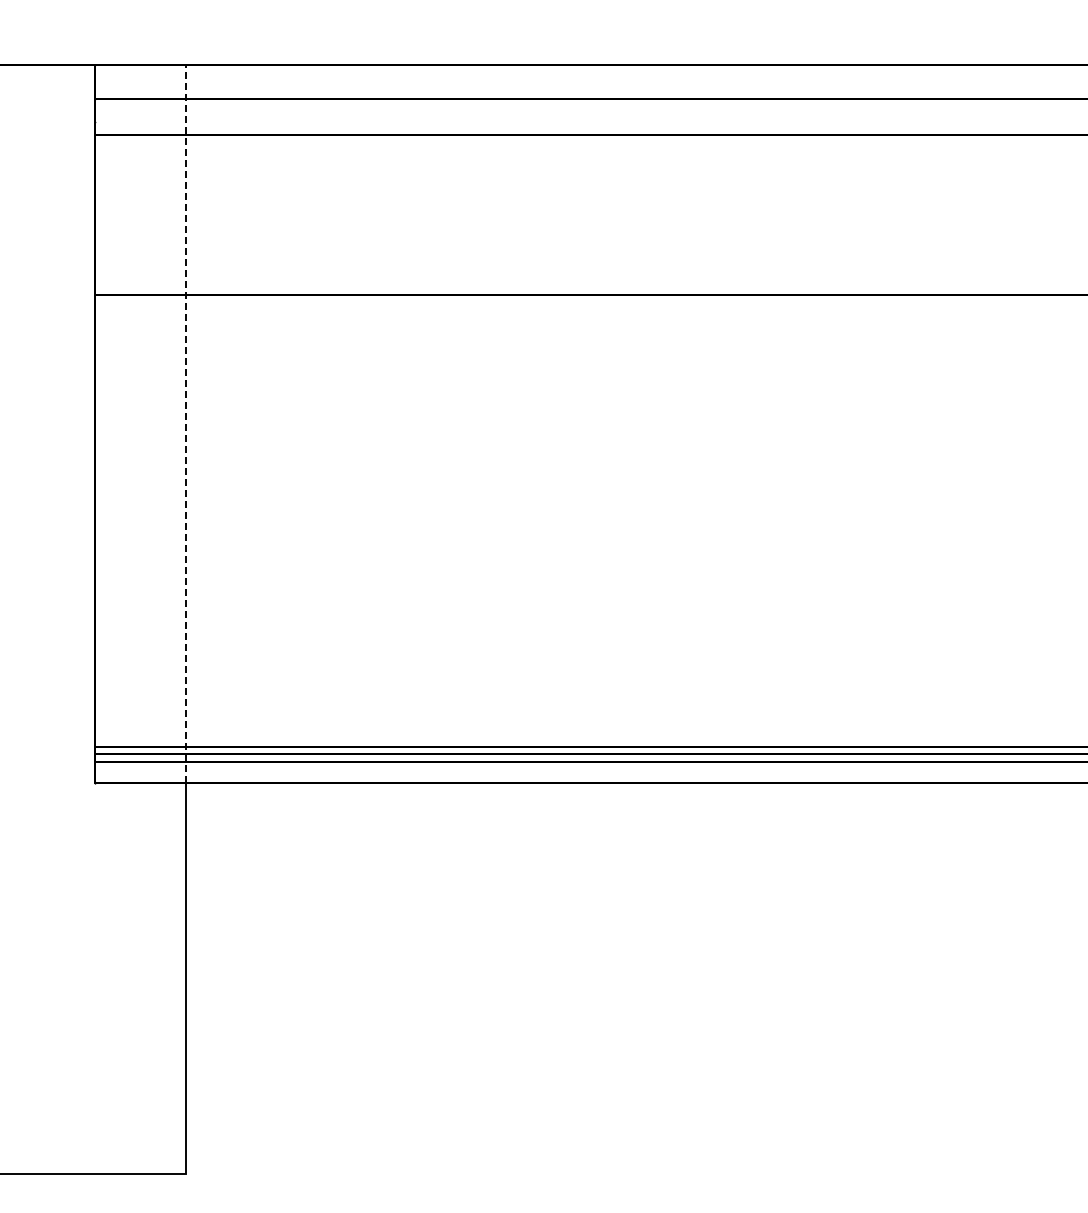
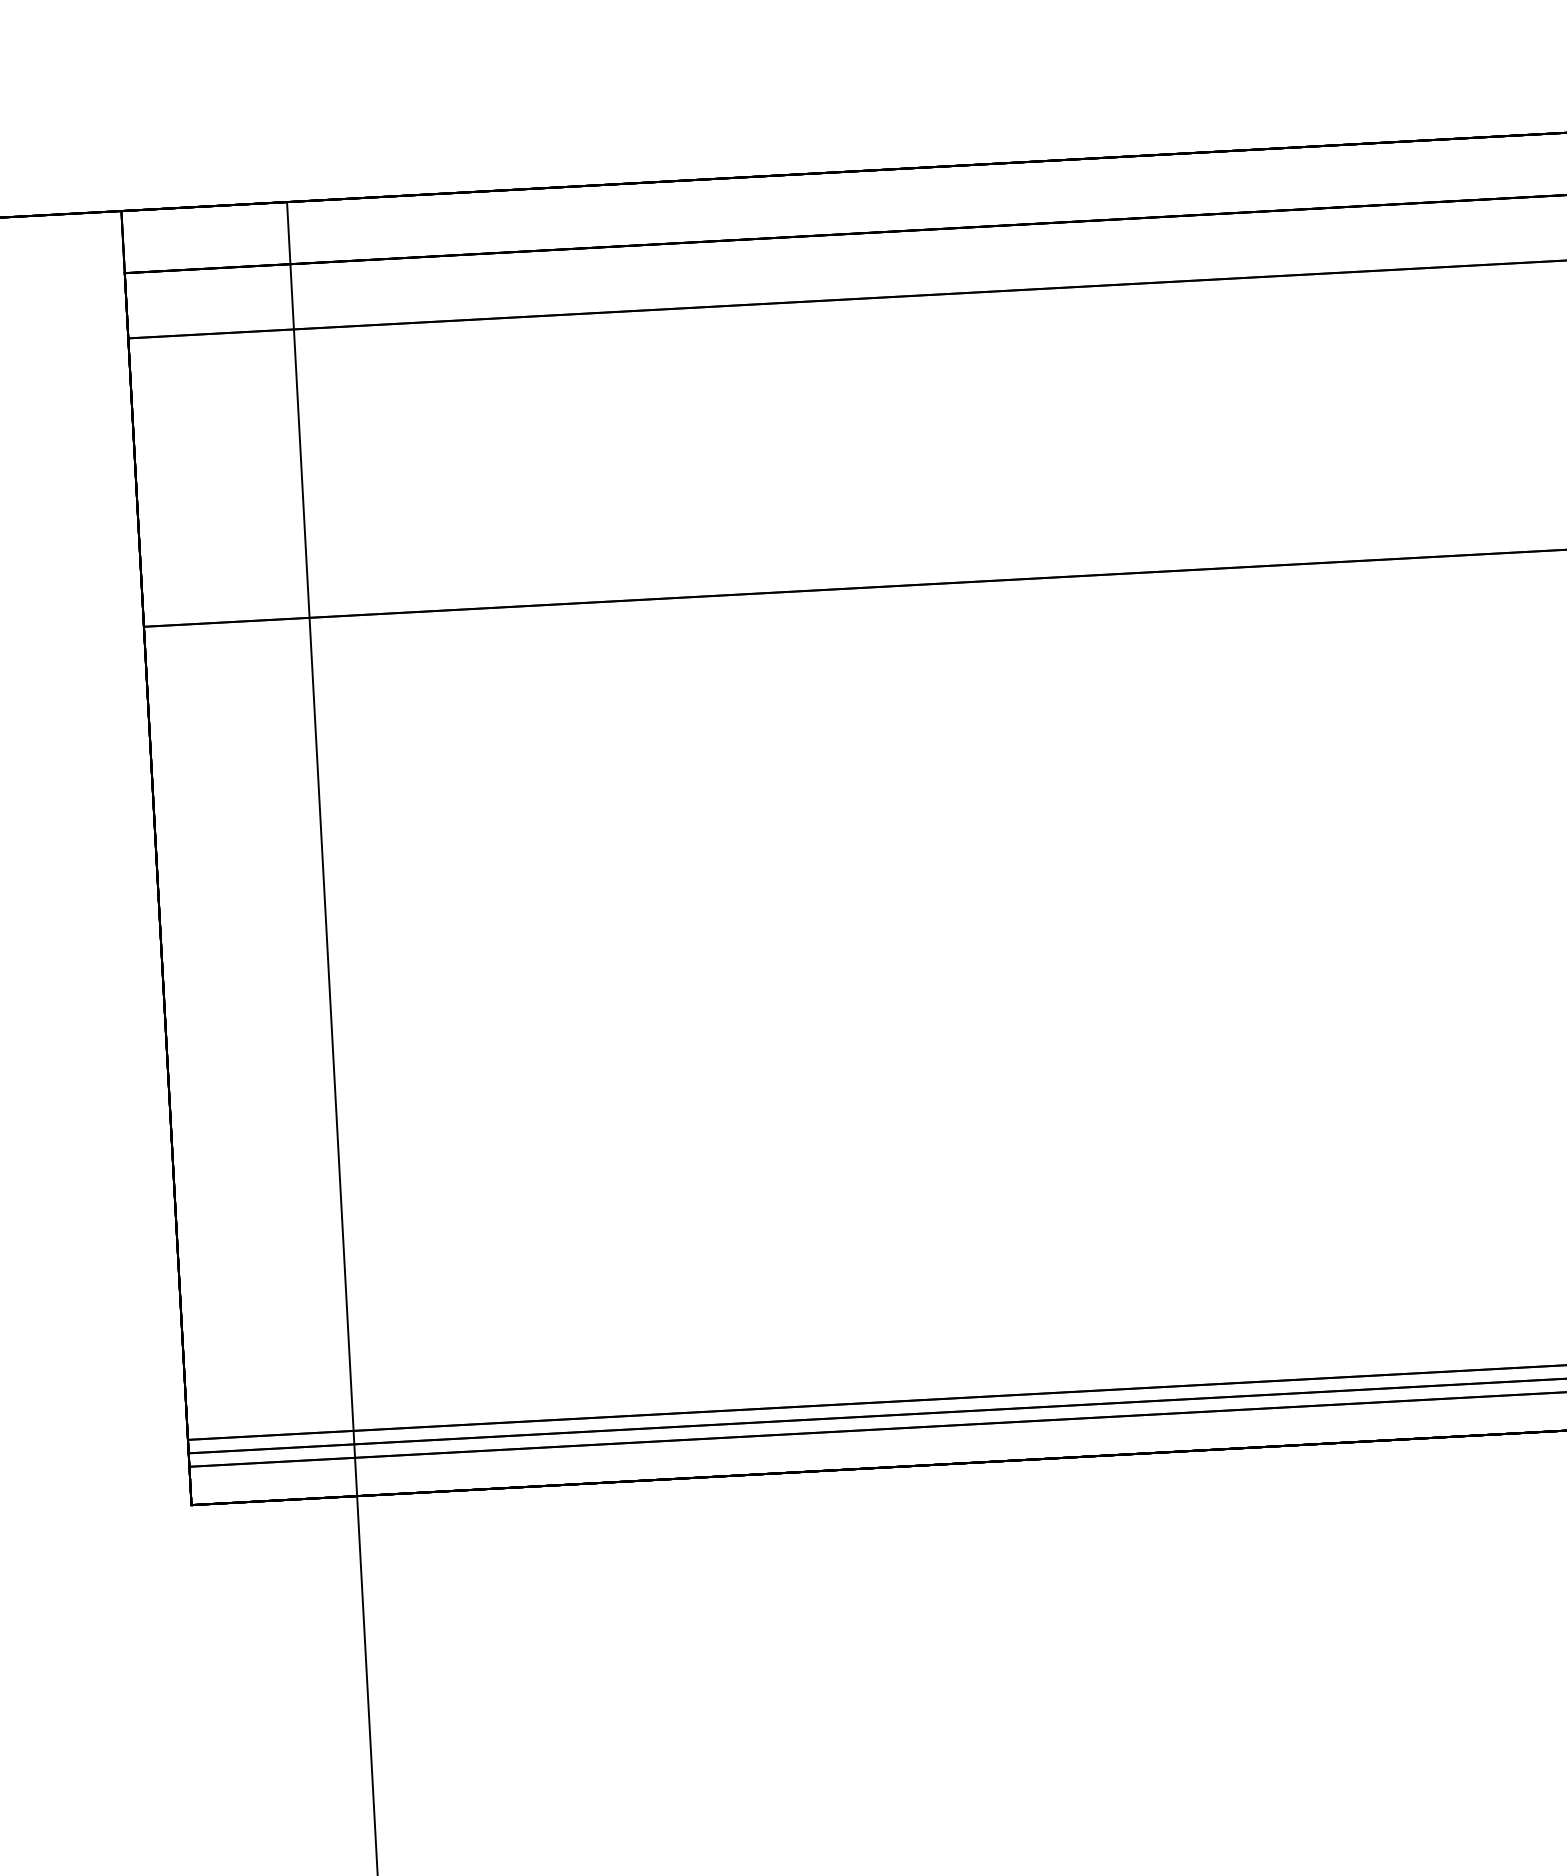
line: (186, 423) -> (322, 848), dashed -> solid

